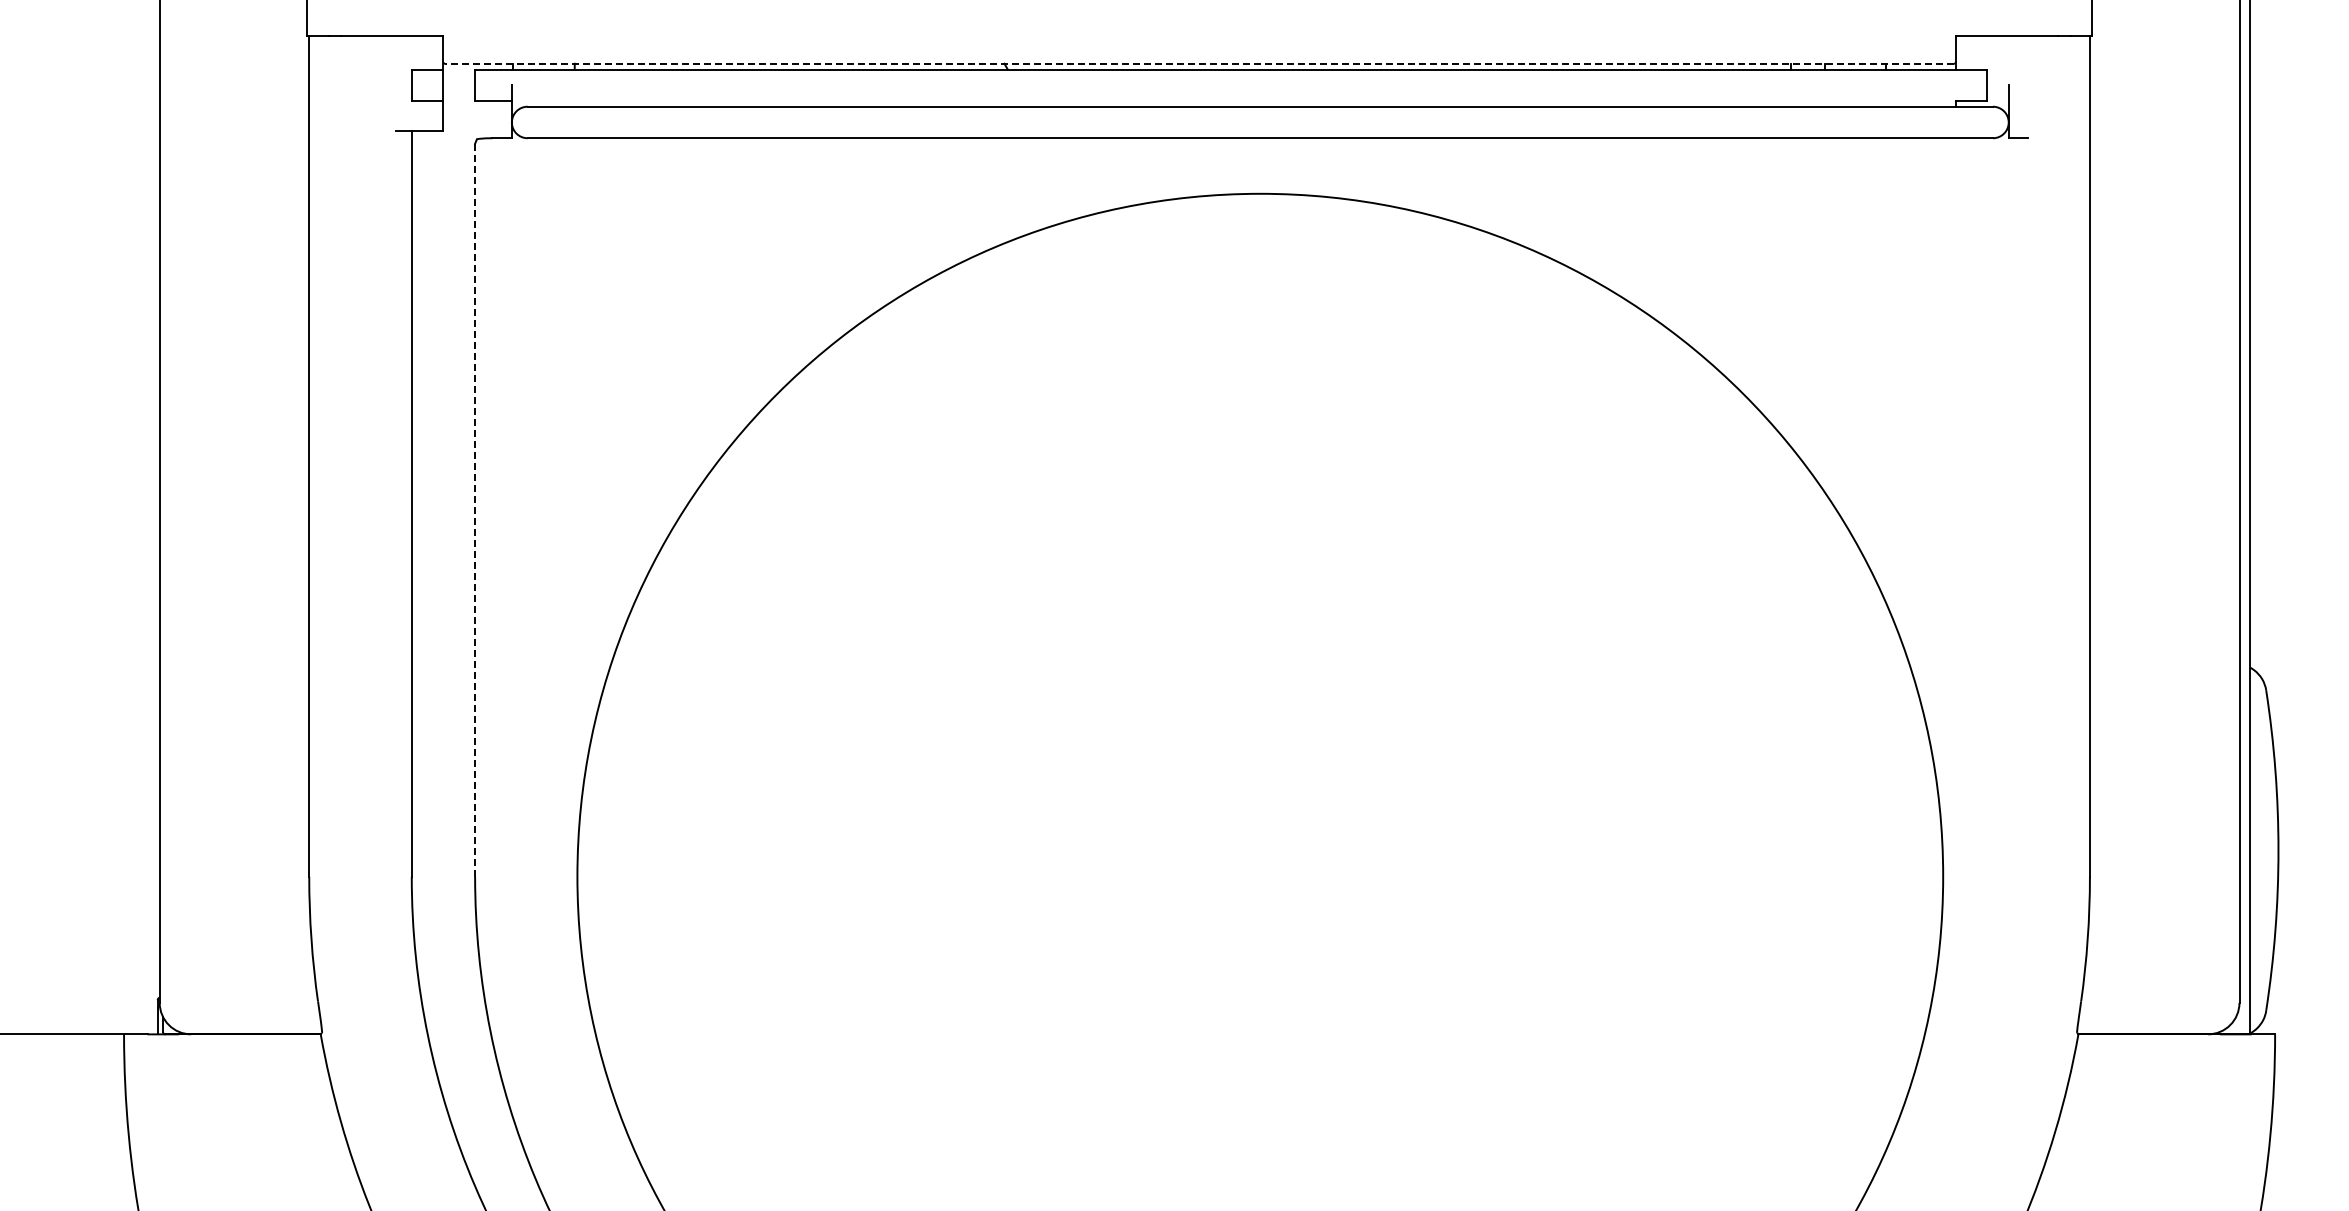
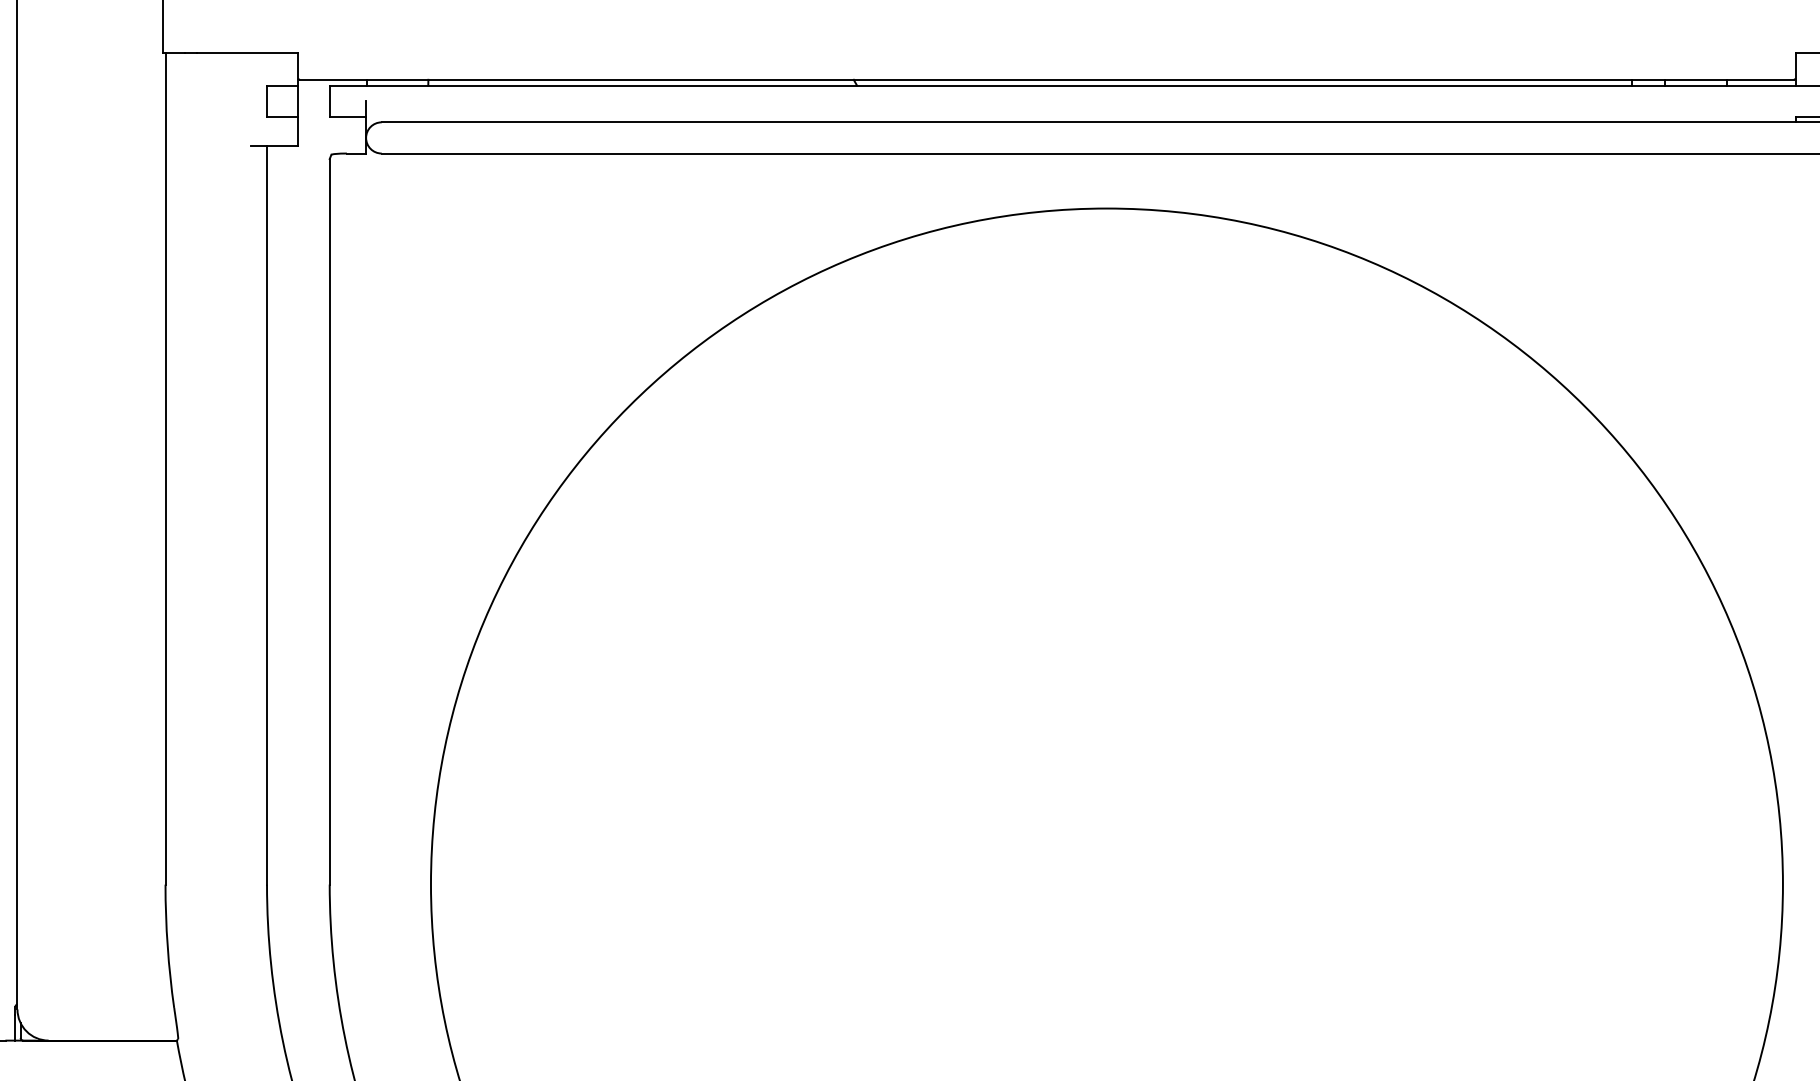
line: (1199, 63) -> (1046, 79), dashed -> solid
line: (475, 510) -> (330, 522), dashed -> solid

